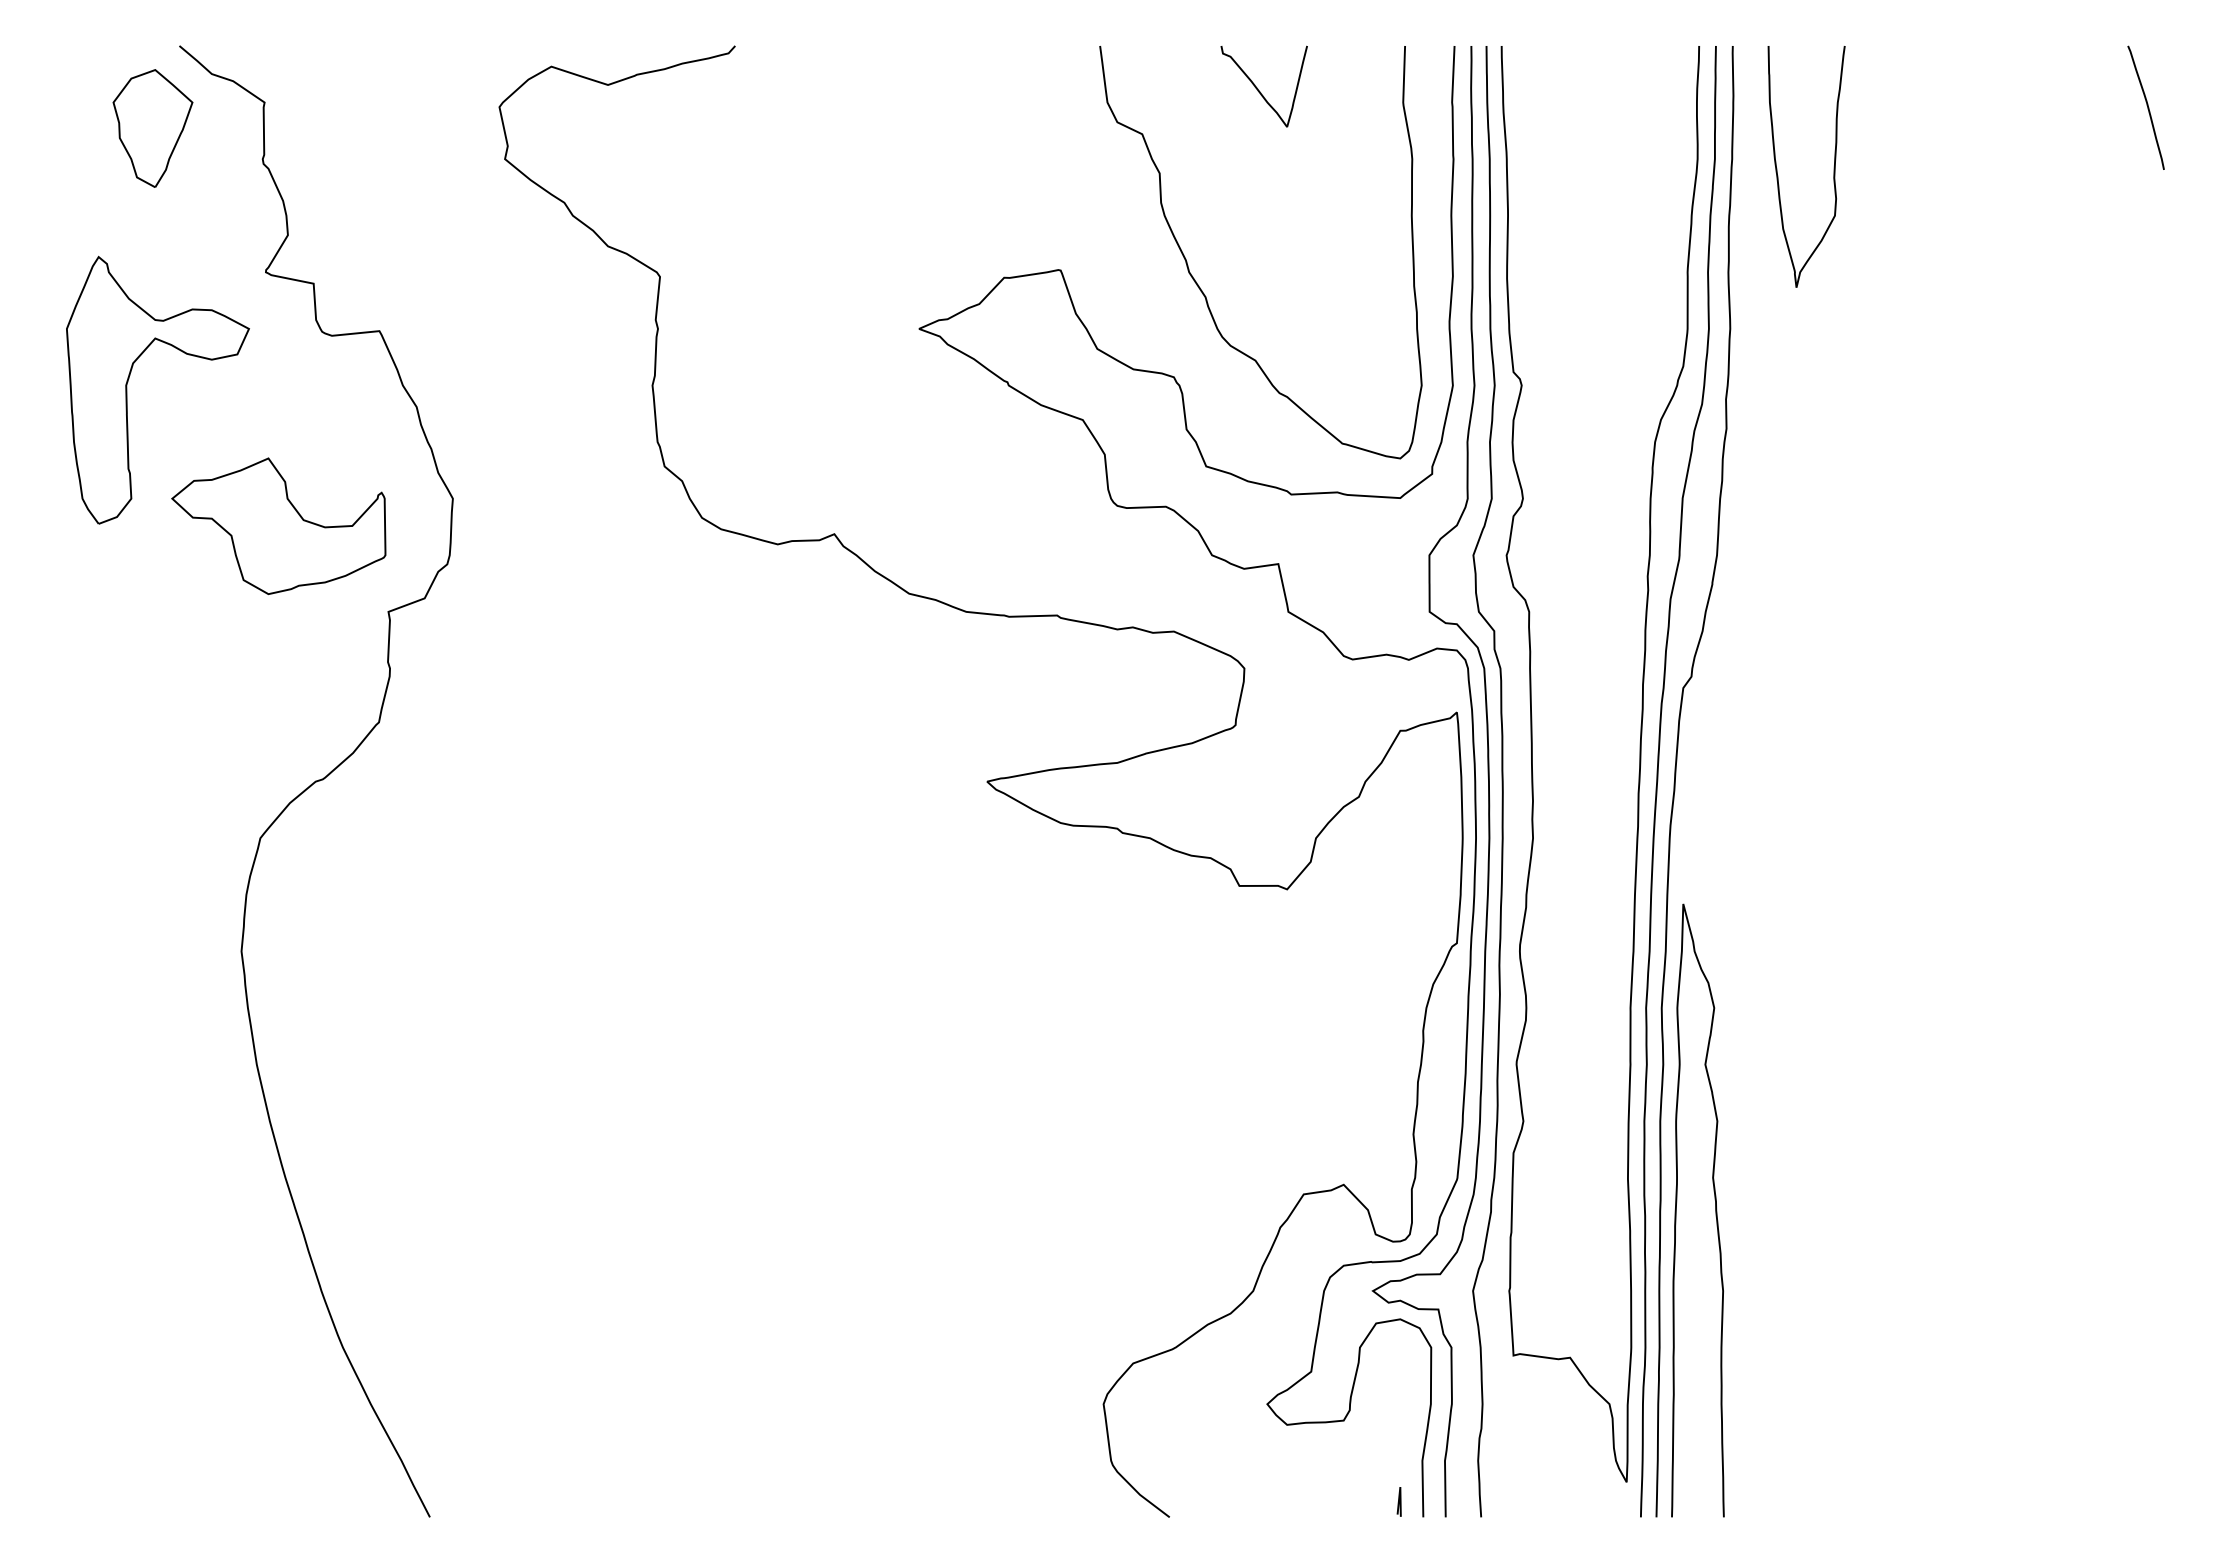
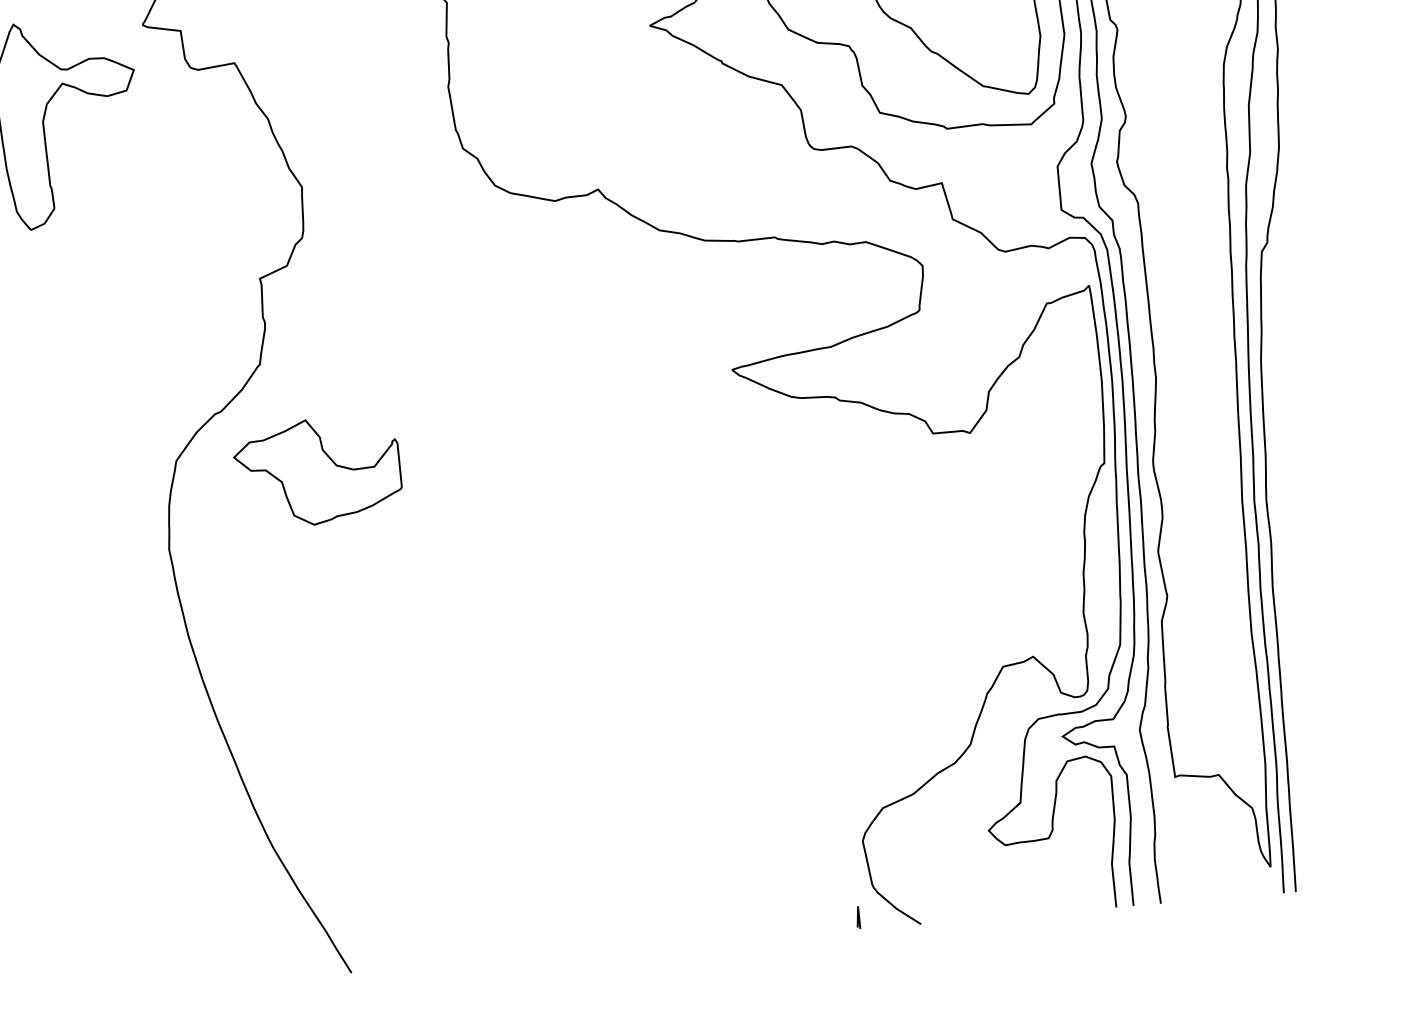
part: (278, 525) -> (317, 471), moved
curve: (1715, 1210) -> (1321, 651), removed
line: (1398, 1501) -> (857, 917), moved

